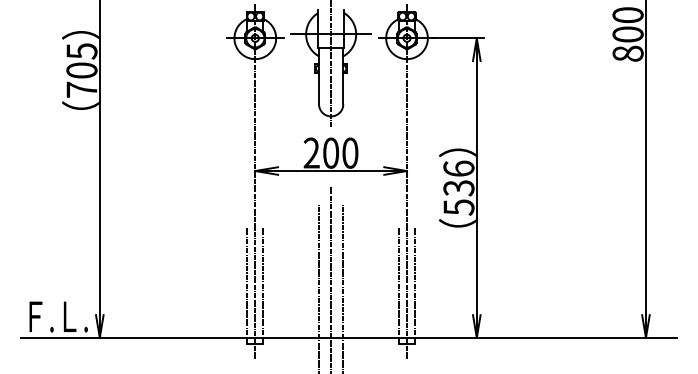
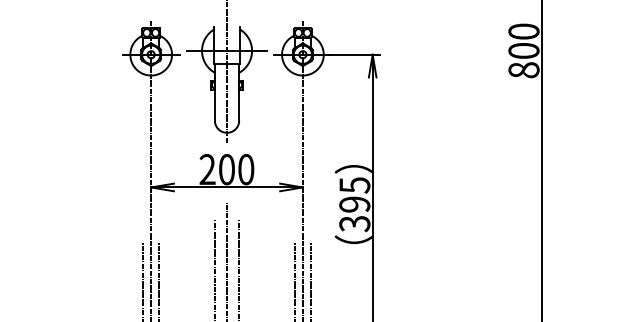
text: (458, 187) -> (354, 203), 536 -> 395

